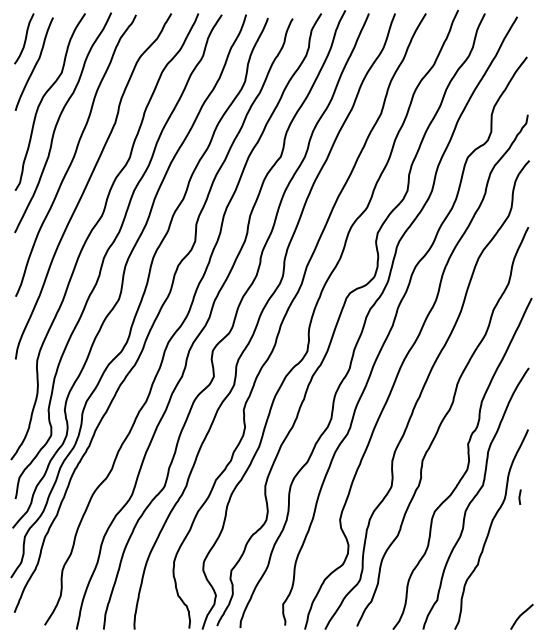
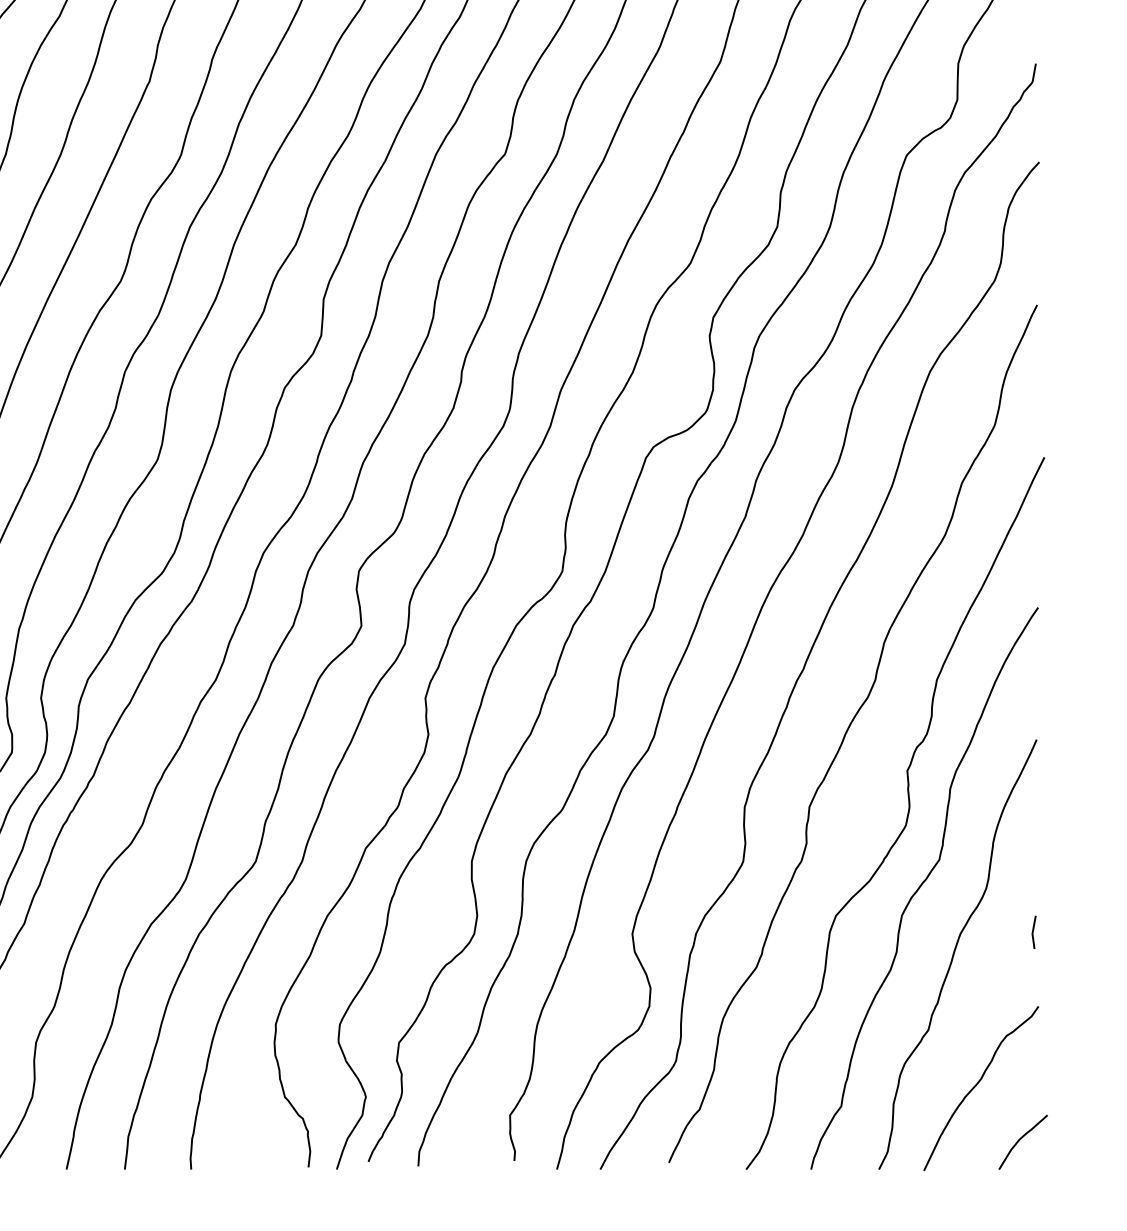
line: (519, 496) -> (1032, 930), moved
curve: (501, 590) -> (979, 1085), added

